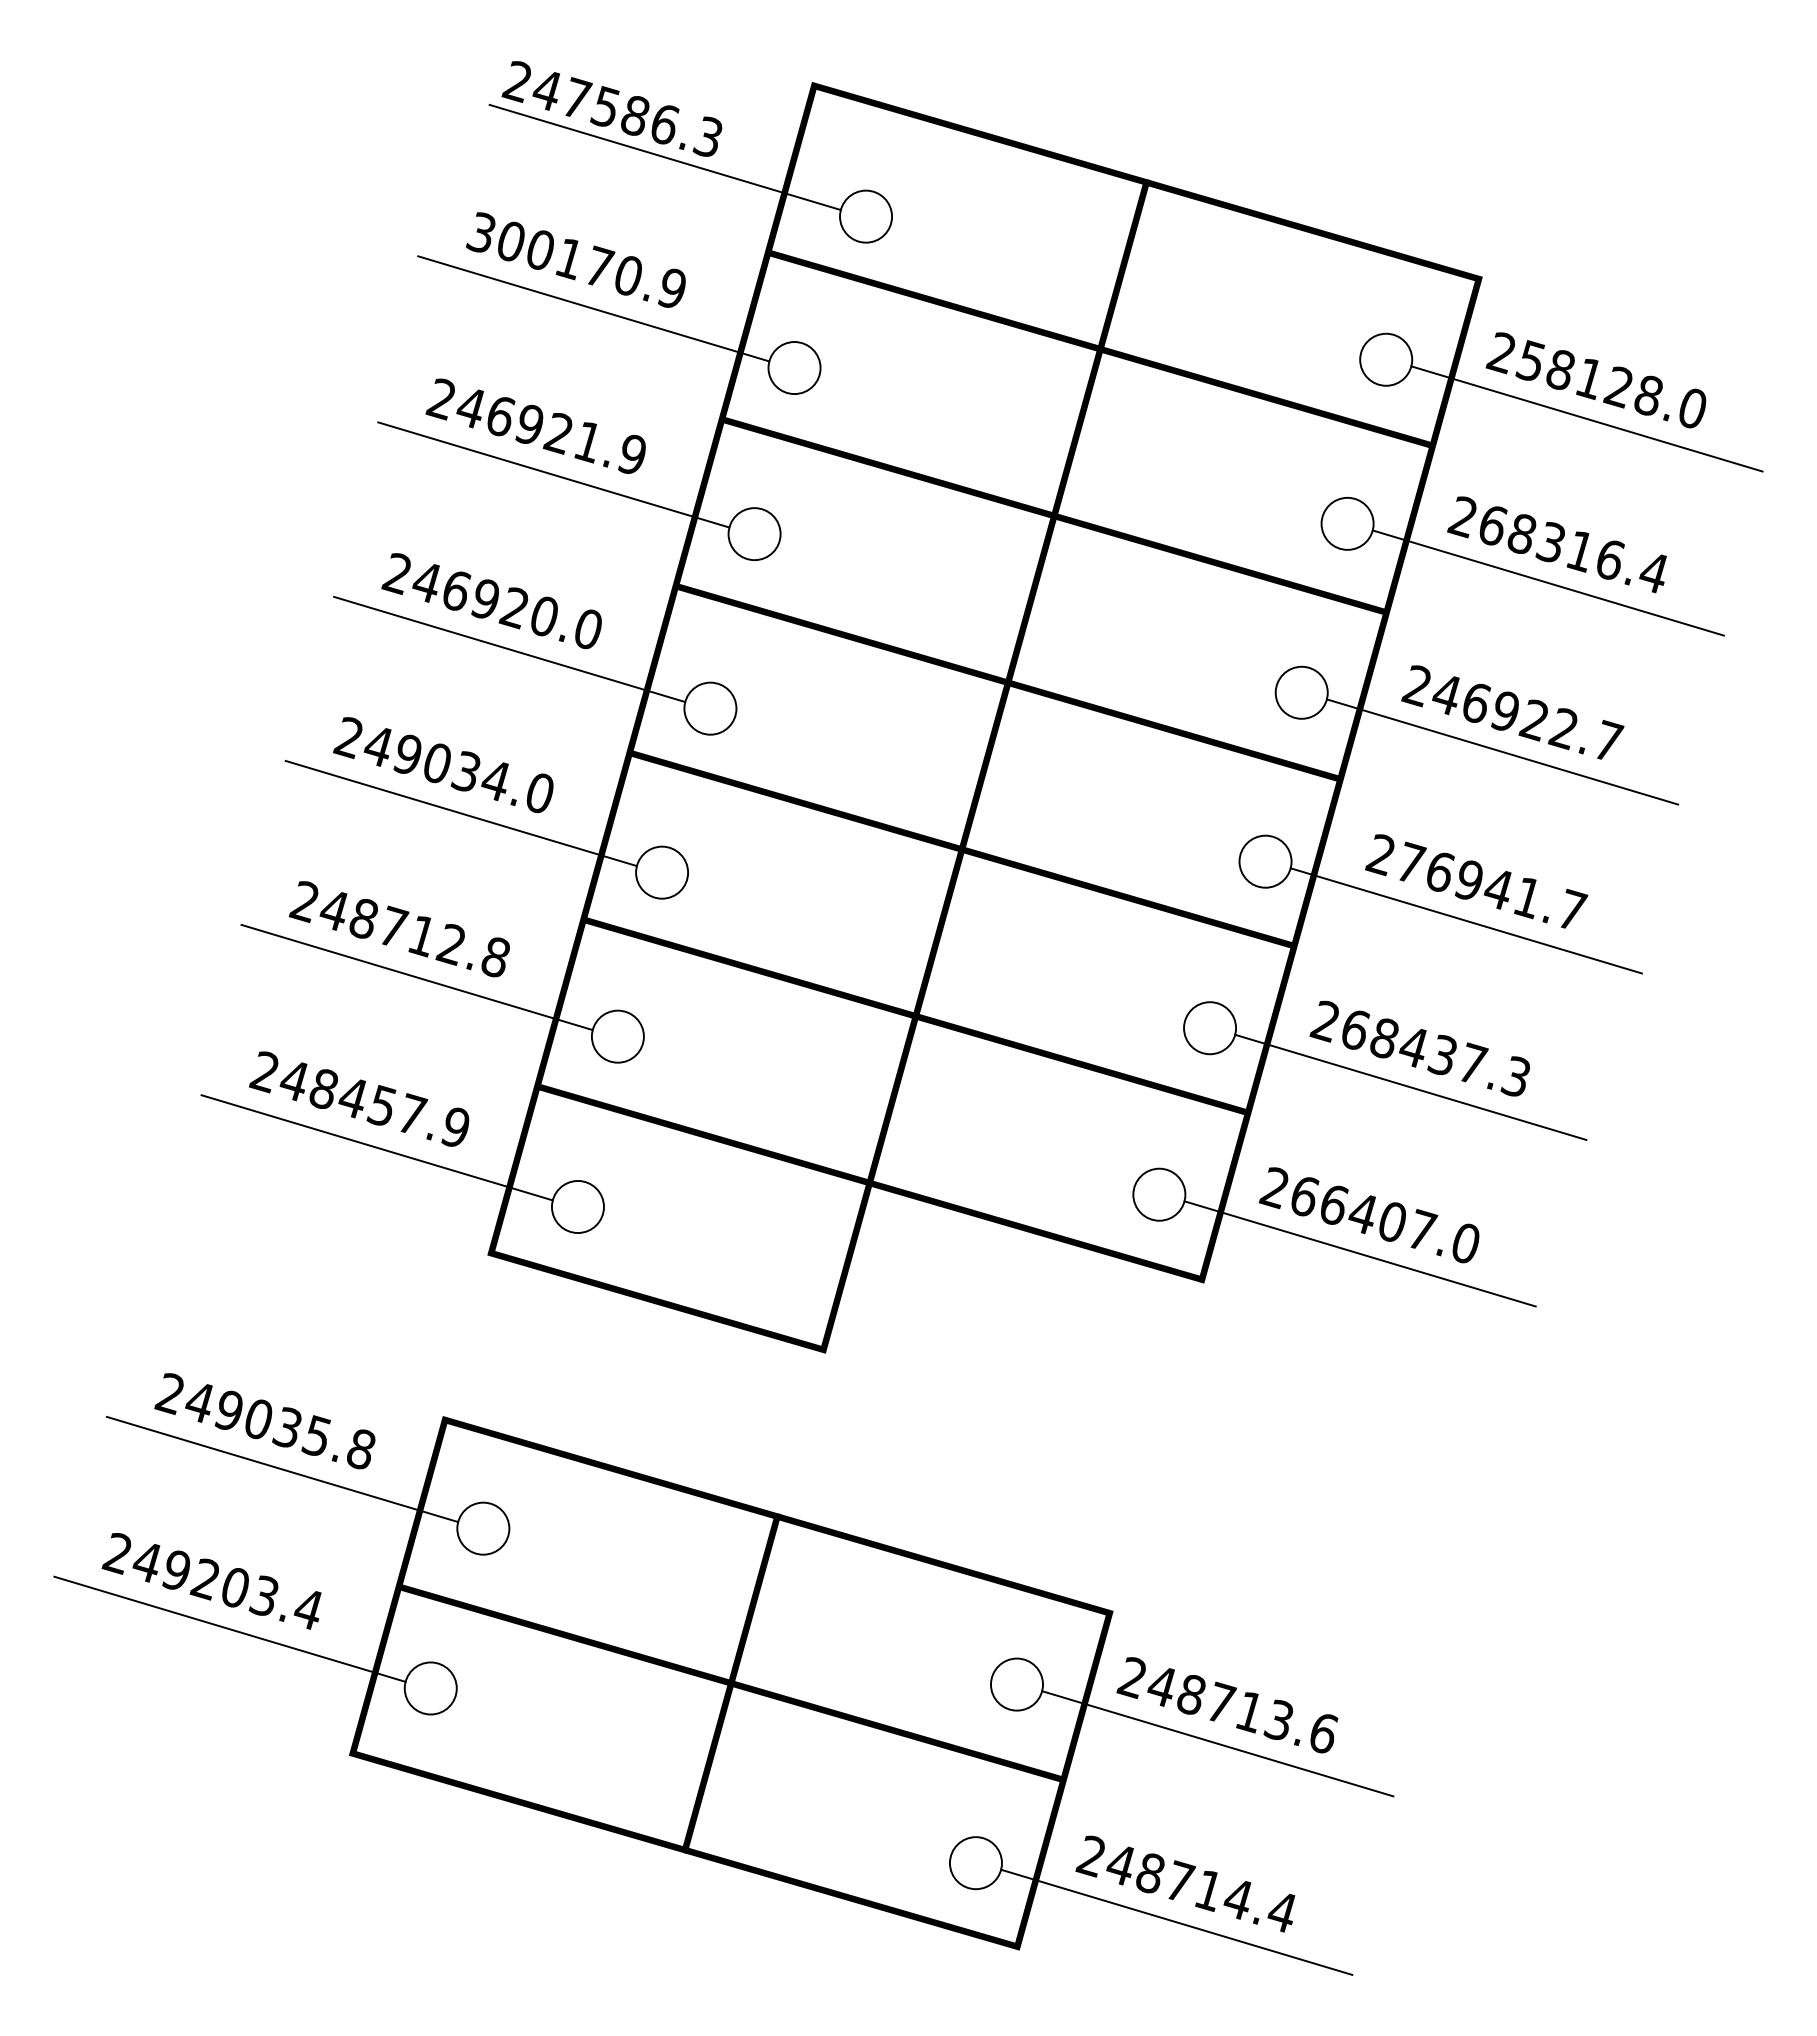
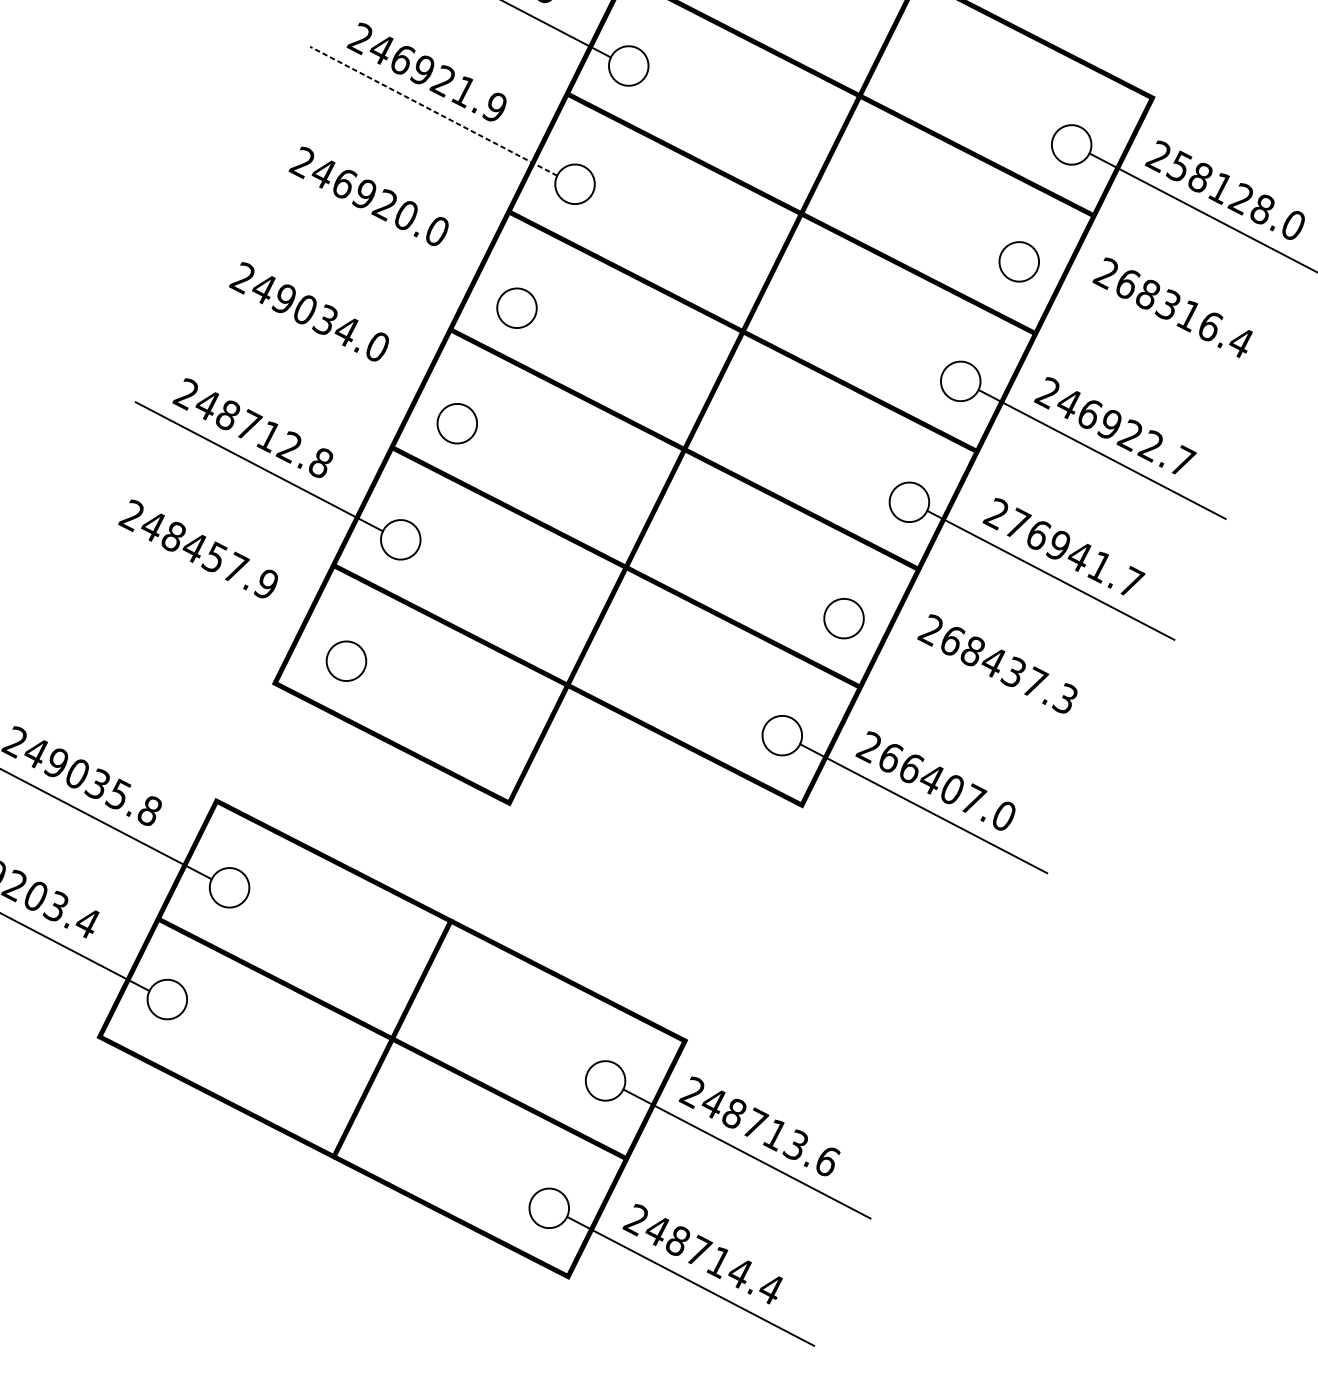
line: (553, 474) -> (433, 110), solid -> dashed
line: (1547, 582) -> (1160, 334), removed
line: (509, 649) -> (375, 235), removed
line: (460, 813) -> (315, 350), removed
line: (1410, 1086) -> (985, 690), removed
line: (376, 1147) -> (204, 587), removed

